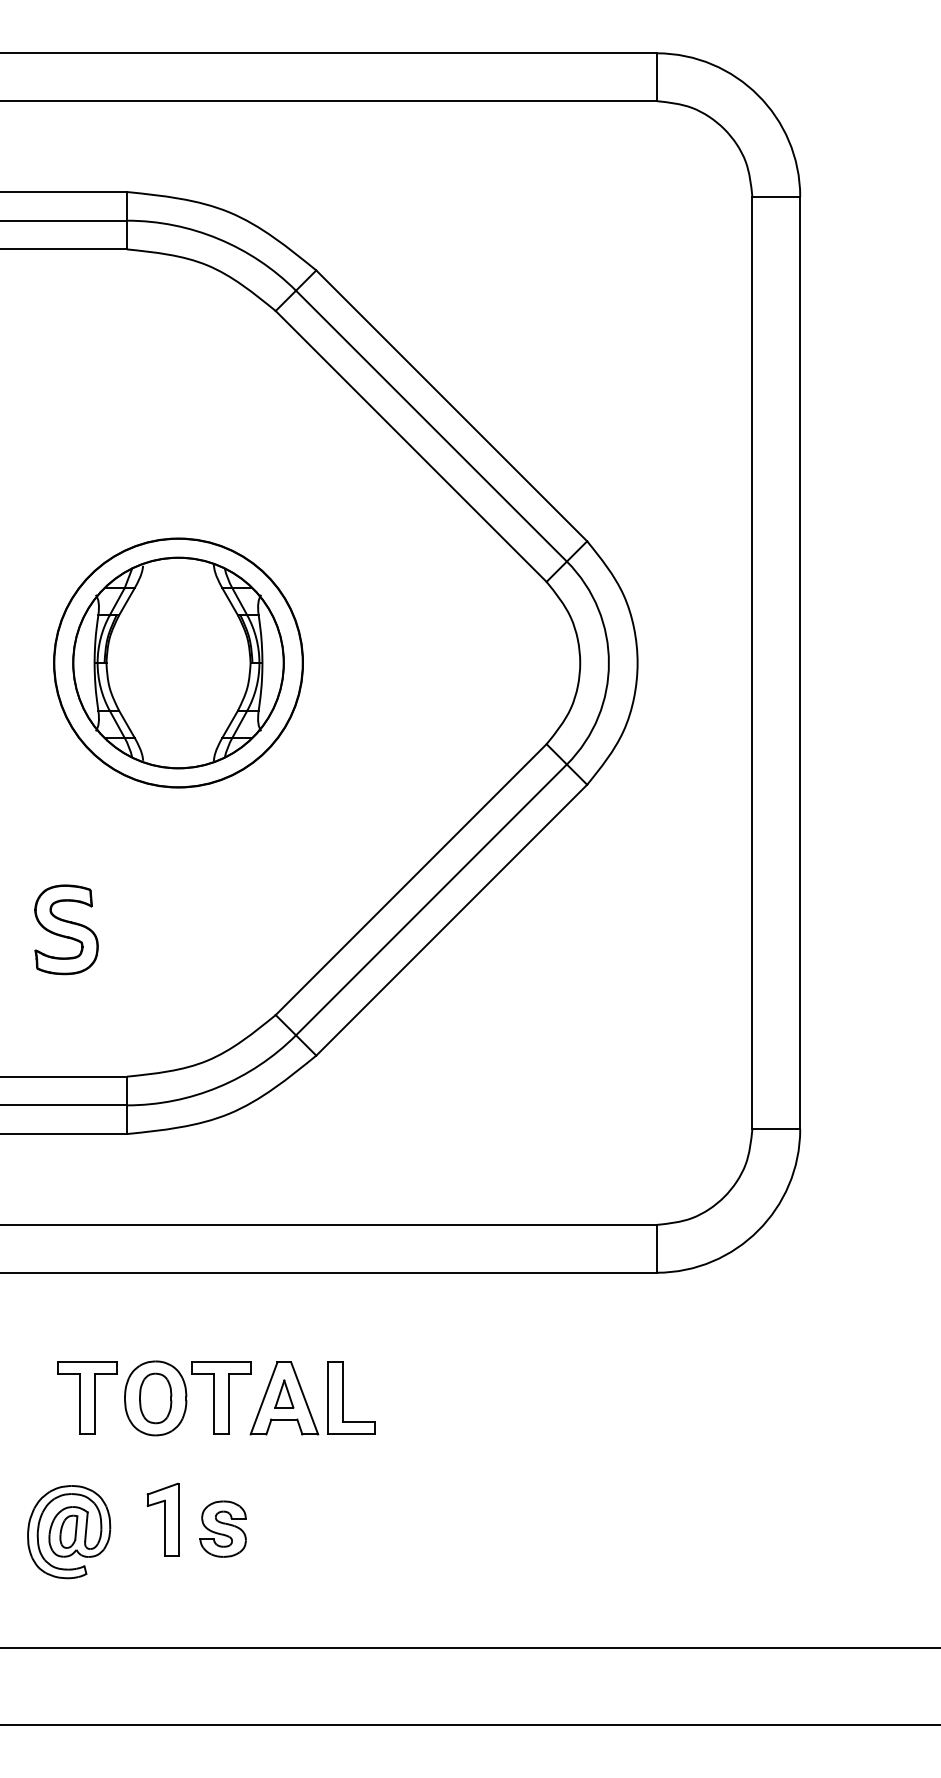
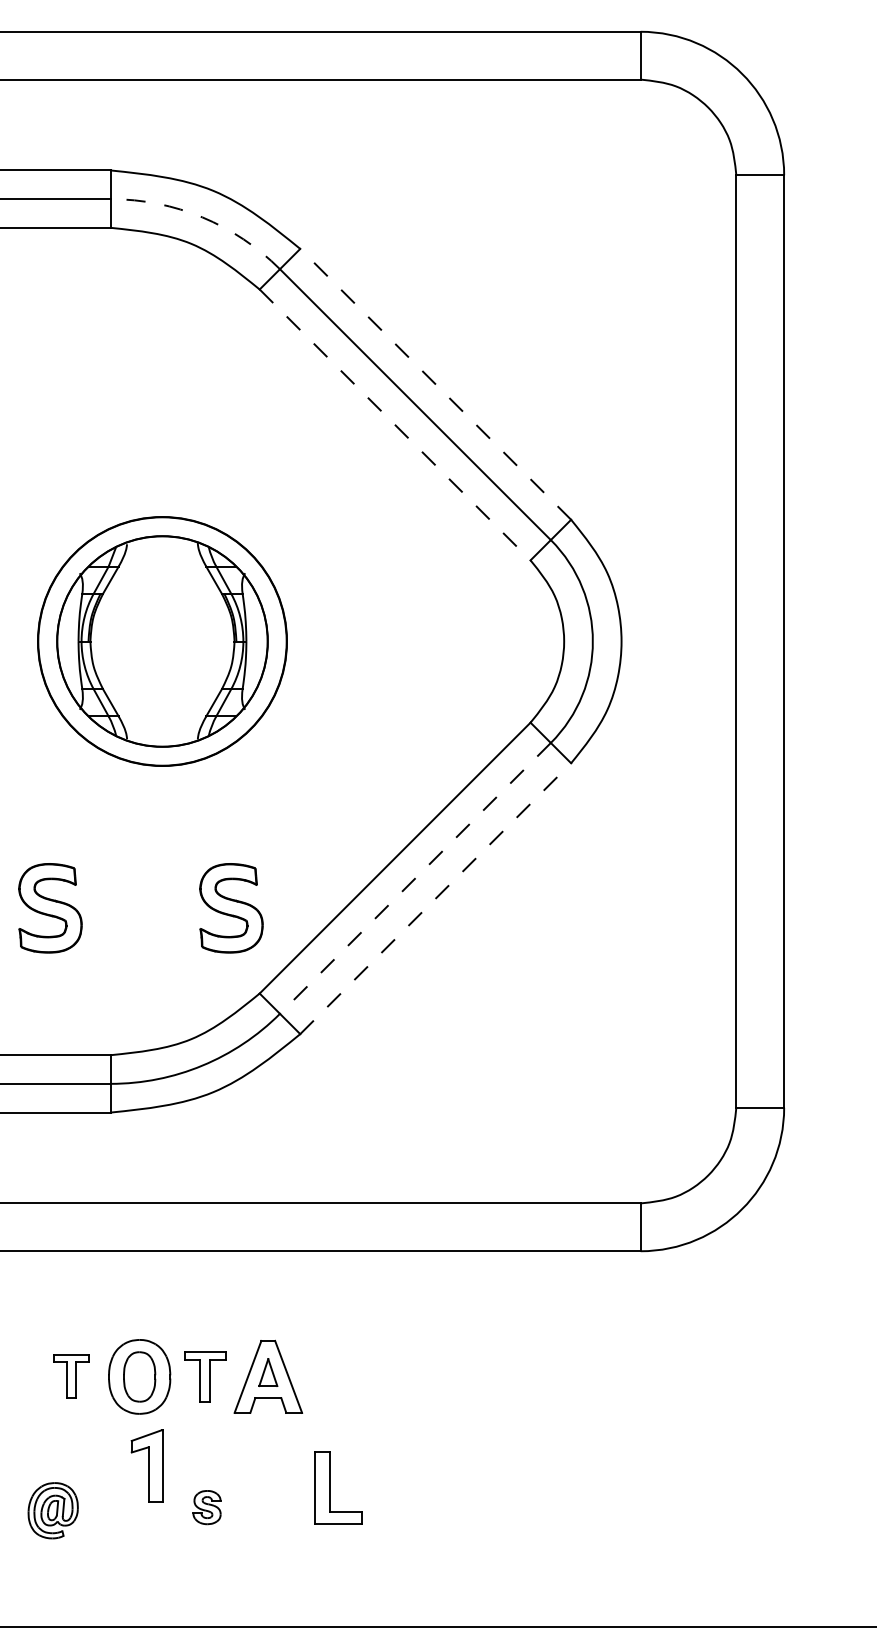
arc: (218, 238) -> (202, 216), solid -> dashed
line: (451, 405) -> (435, 383), solid -> dashed
line: (411, 446) -> (395, 424), solid -> dashed
line: (431, 899) -> (415, 877), solid -> dashed
line: (451, 920) -> (435, 898), solid -> dashed
part: (247, 929) -> (231, 907), added
part: (87, 1397) -> (71, 1375), size x0.6
part: (221, 1397) -> (205, 1375), size x0.7
part: (343, 1397) -> (330, 1486), moved
part: (162, 1519) -> (146, 1465), moved
part: (222, 1528) -> (206, 1506), size x0.6
part: (69, 1532) -> (53, 1510), size x0.6

